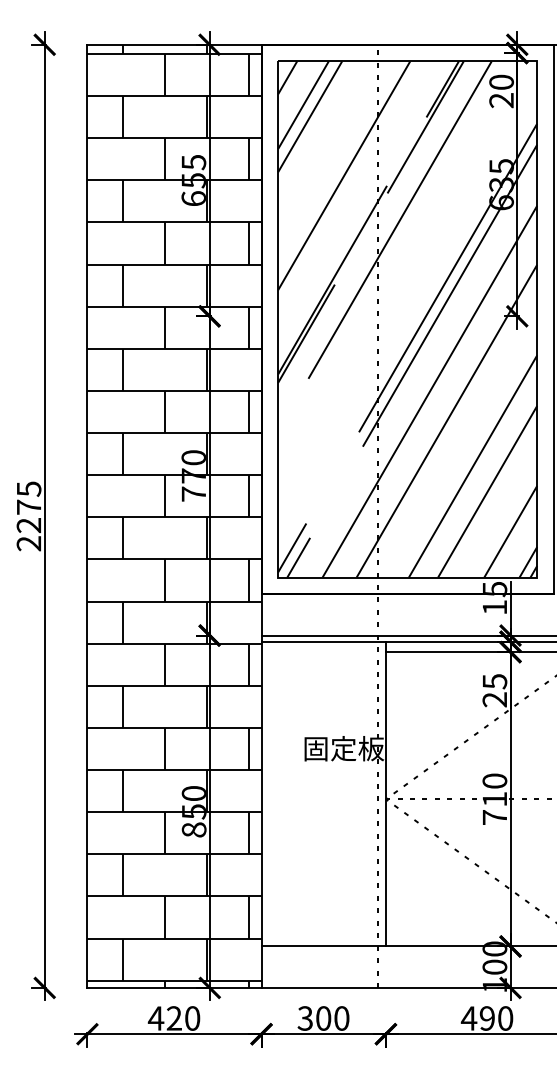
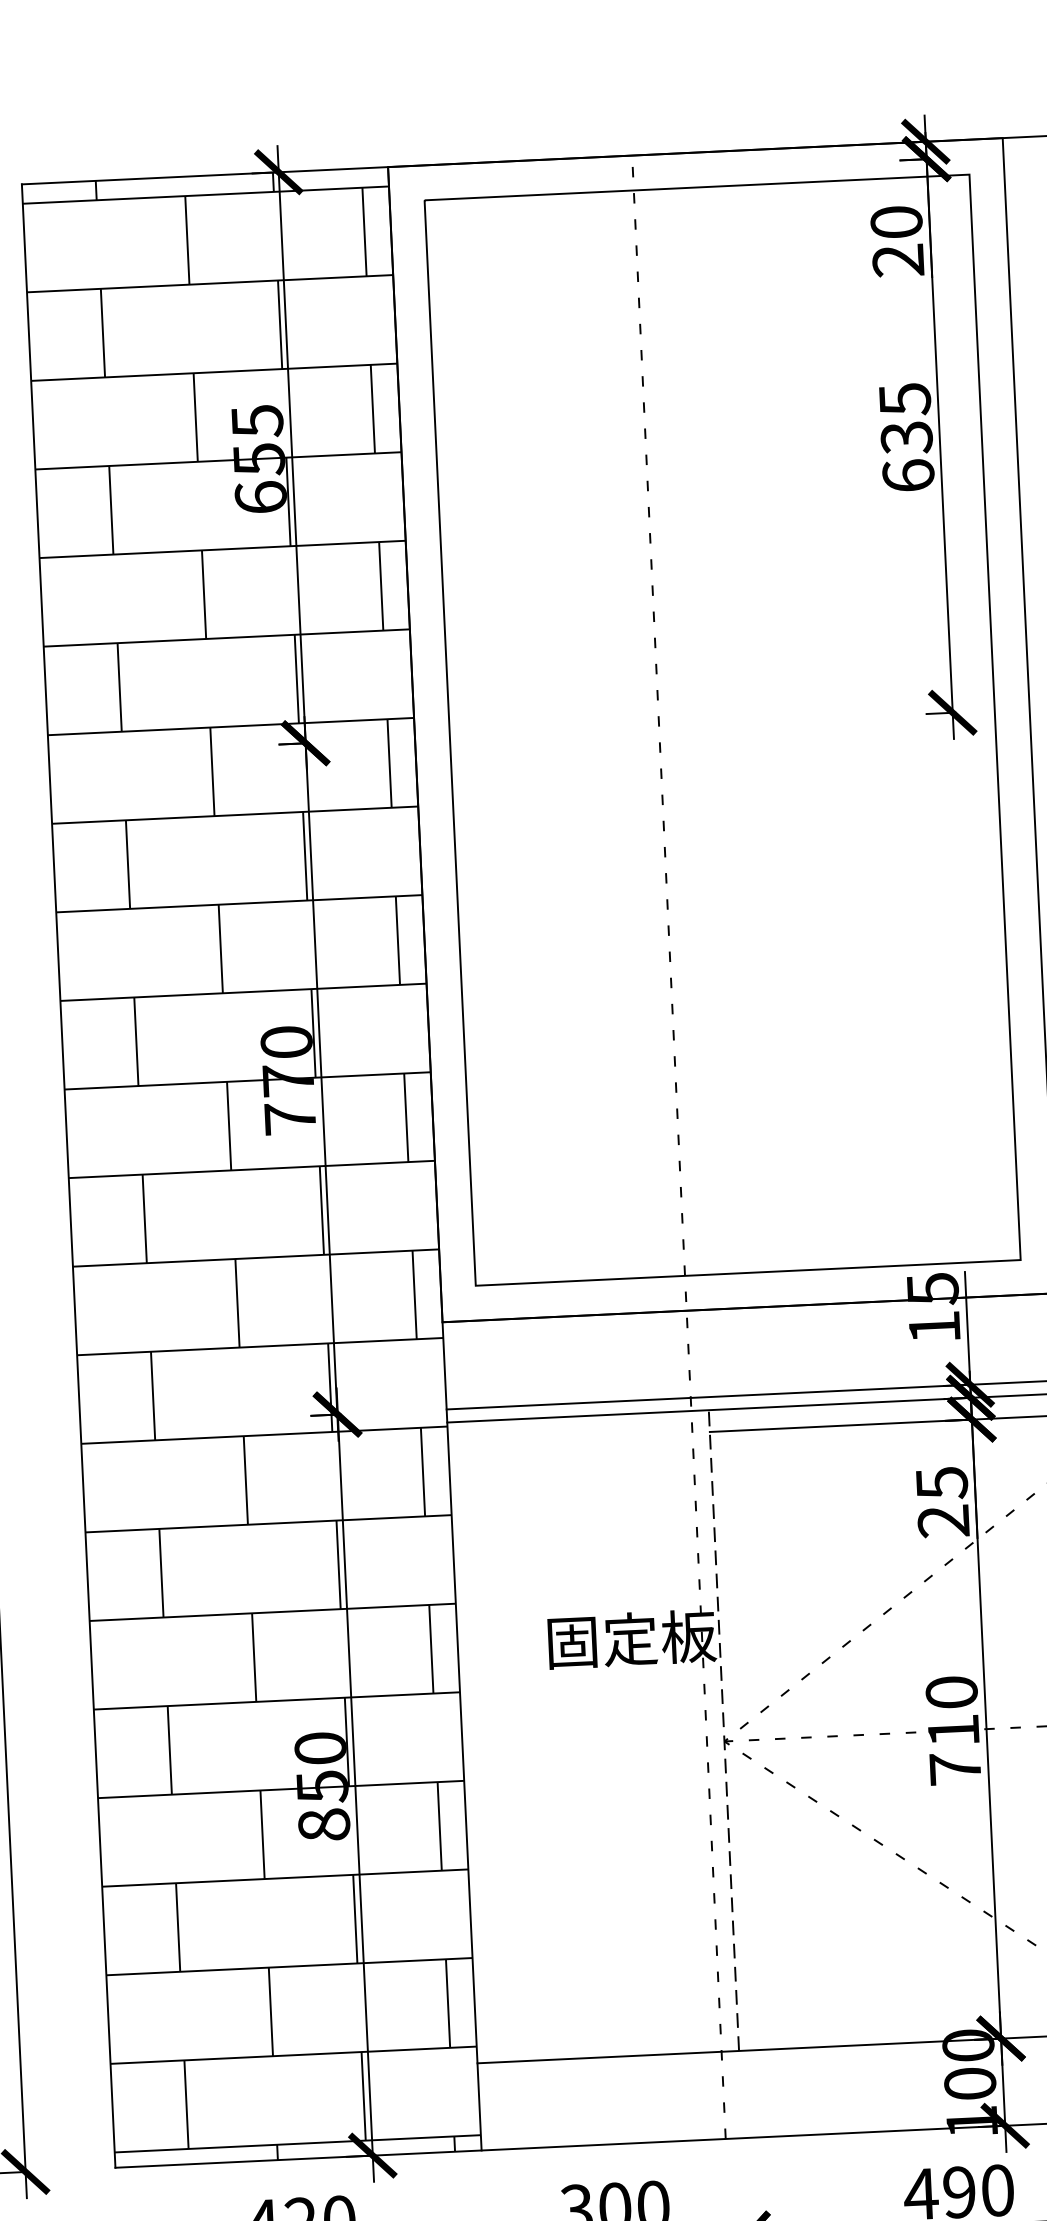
hatch: (407, 319) -> (722, 730), removed
line: (385, 793) -> (722, 1729), solid -> dashed

